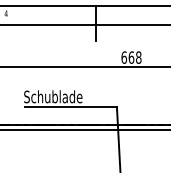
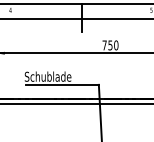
text: (131, 57) -> (110, 45), 668 -> 750

